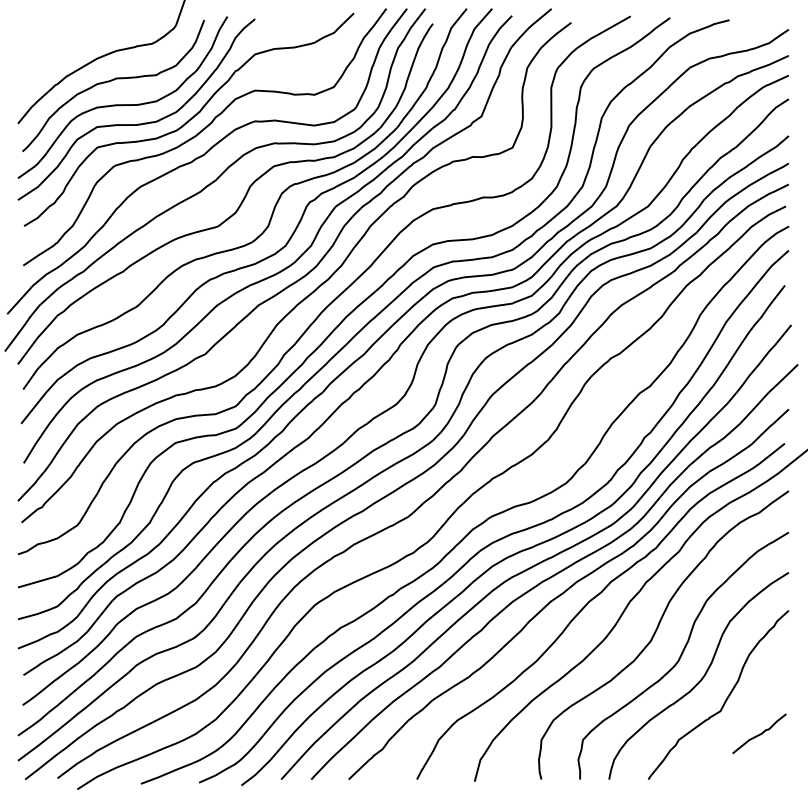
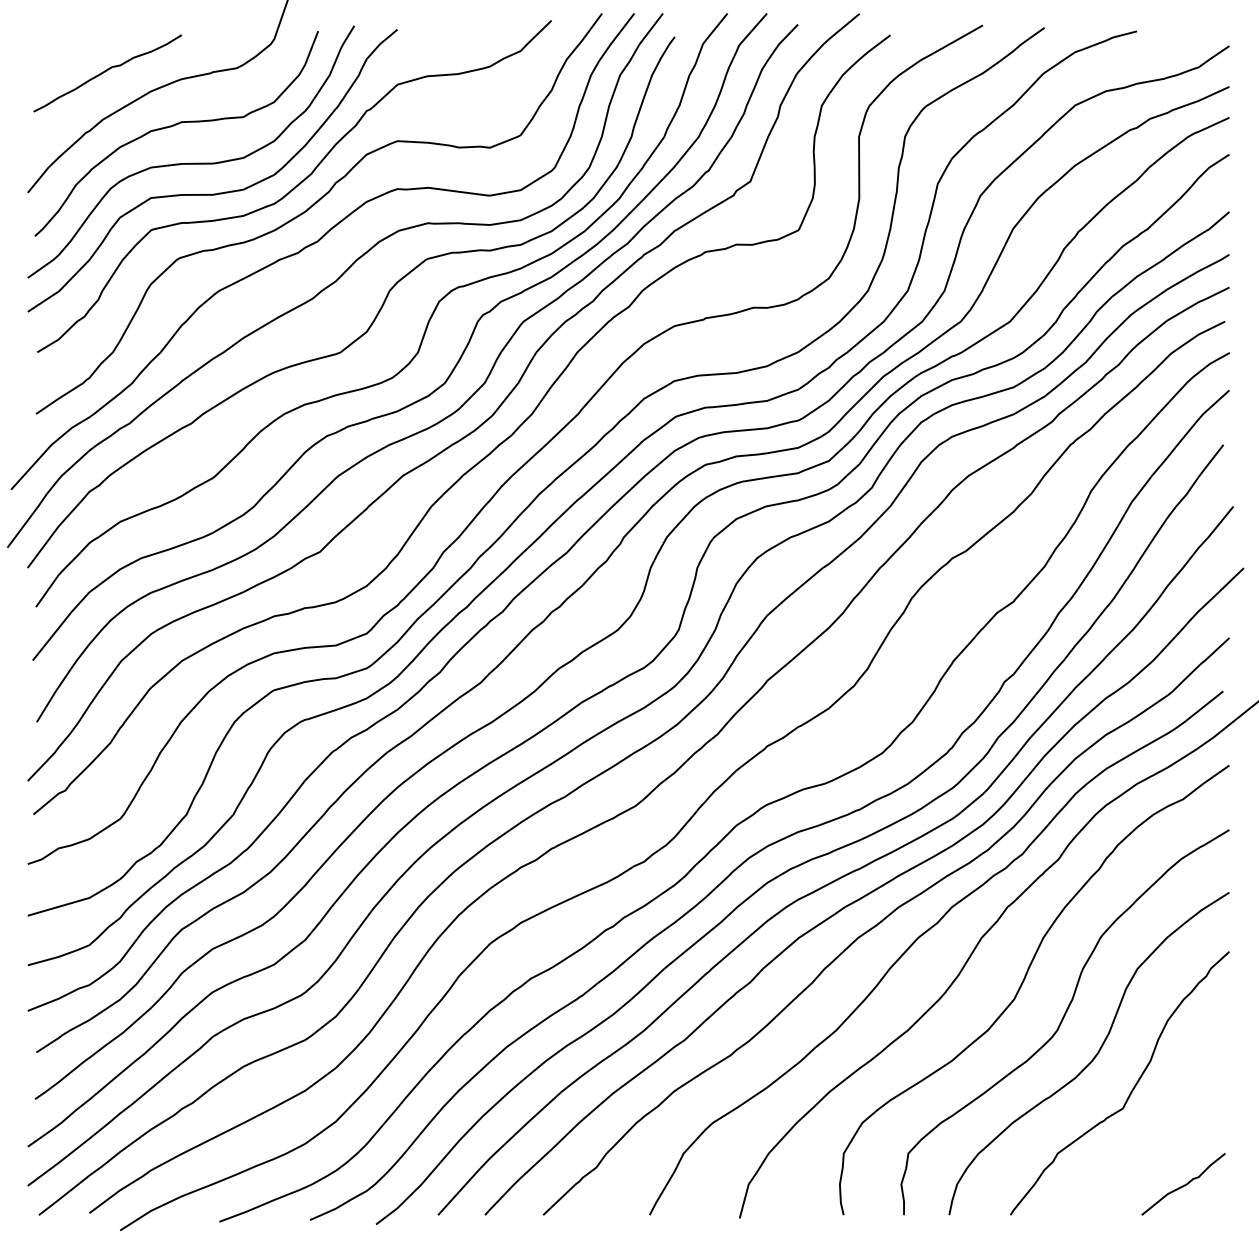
curve: (68, 46) -> (106, 72), added
curve: (759, 733) -> (1183, 1183), moved

